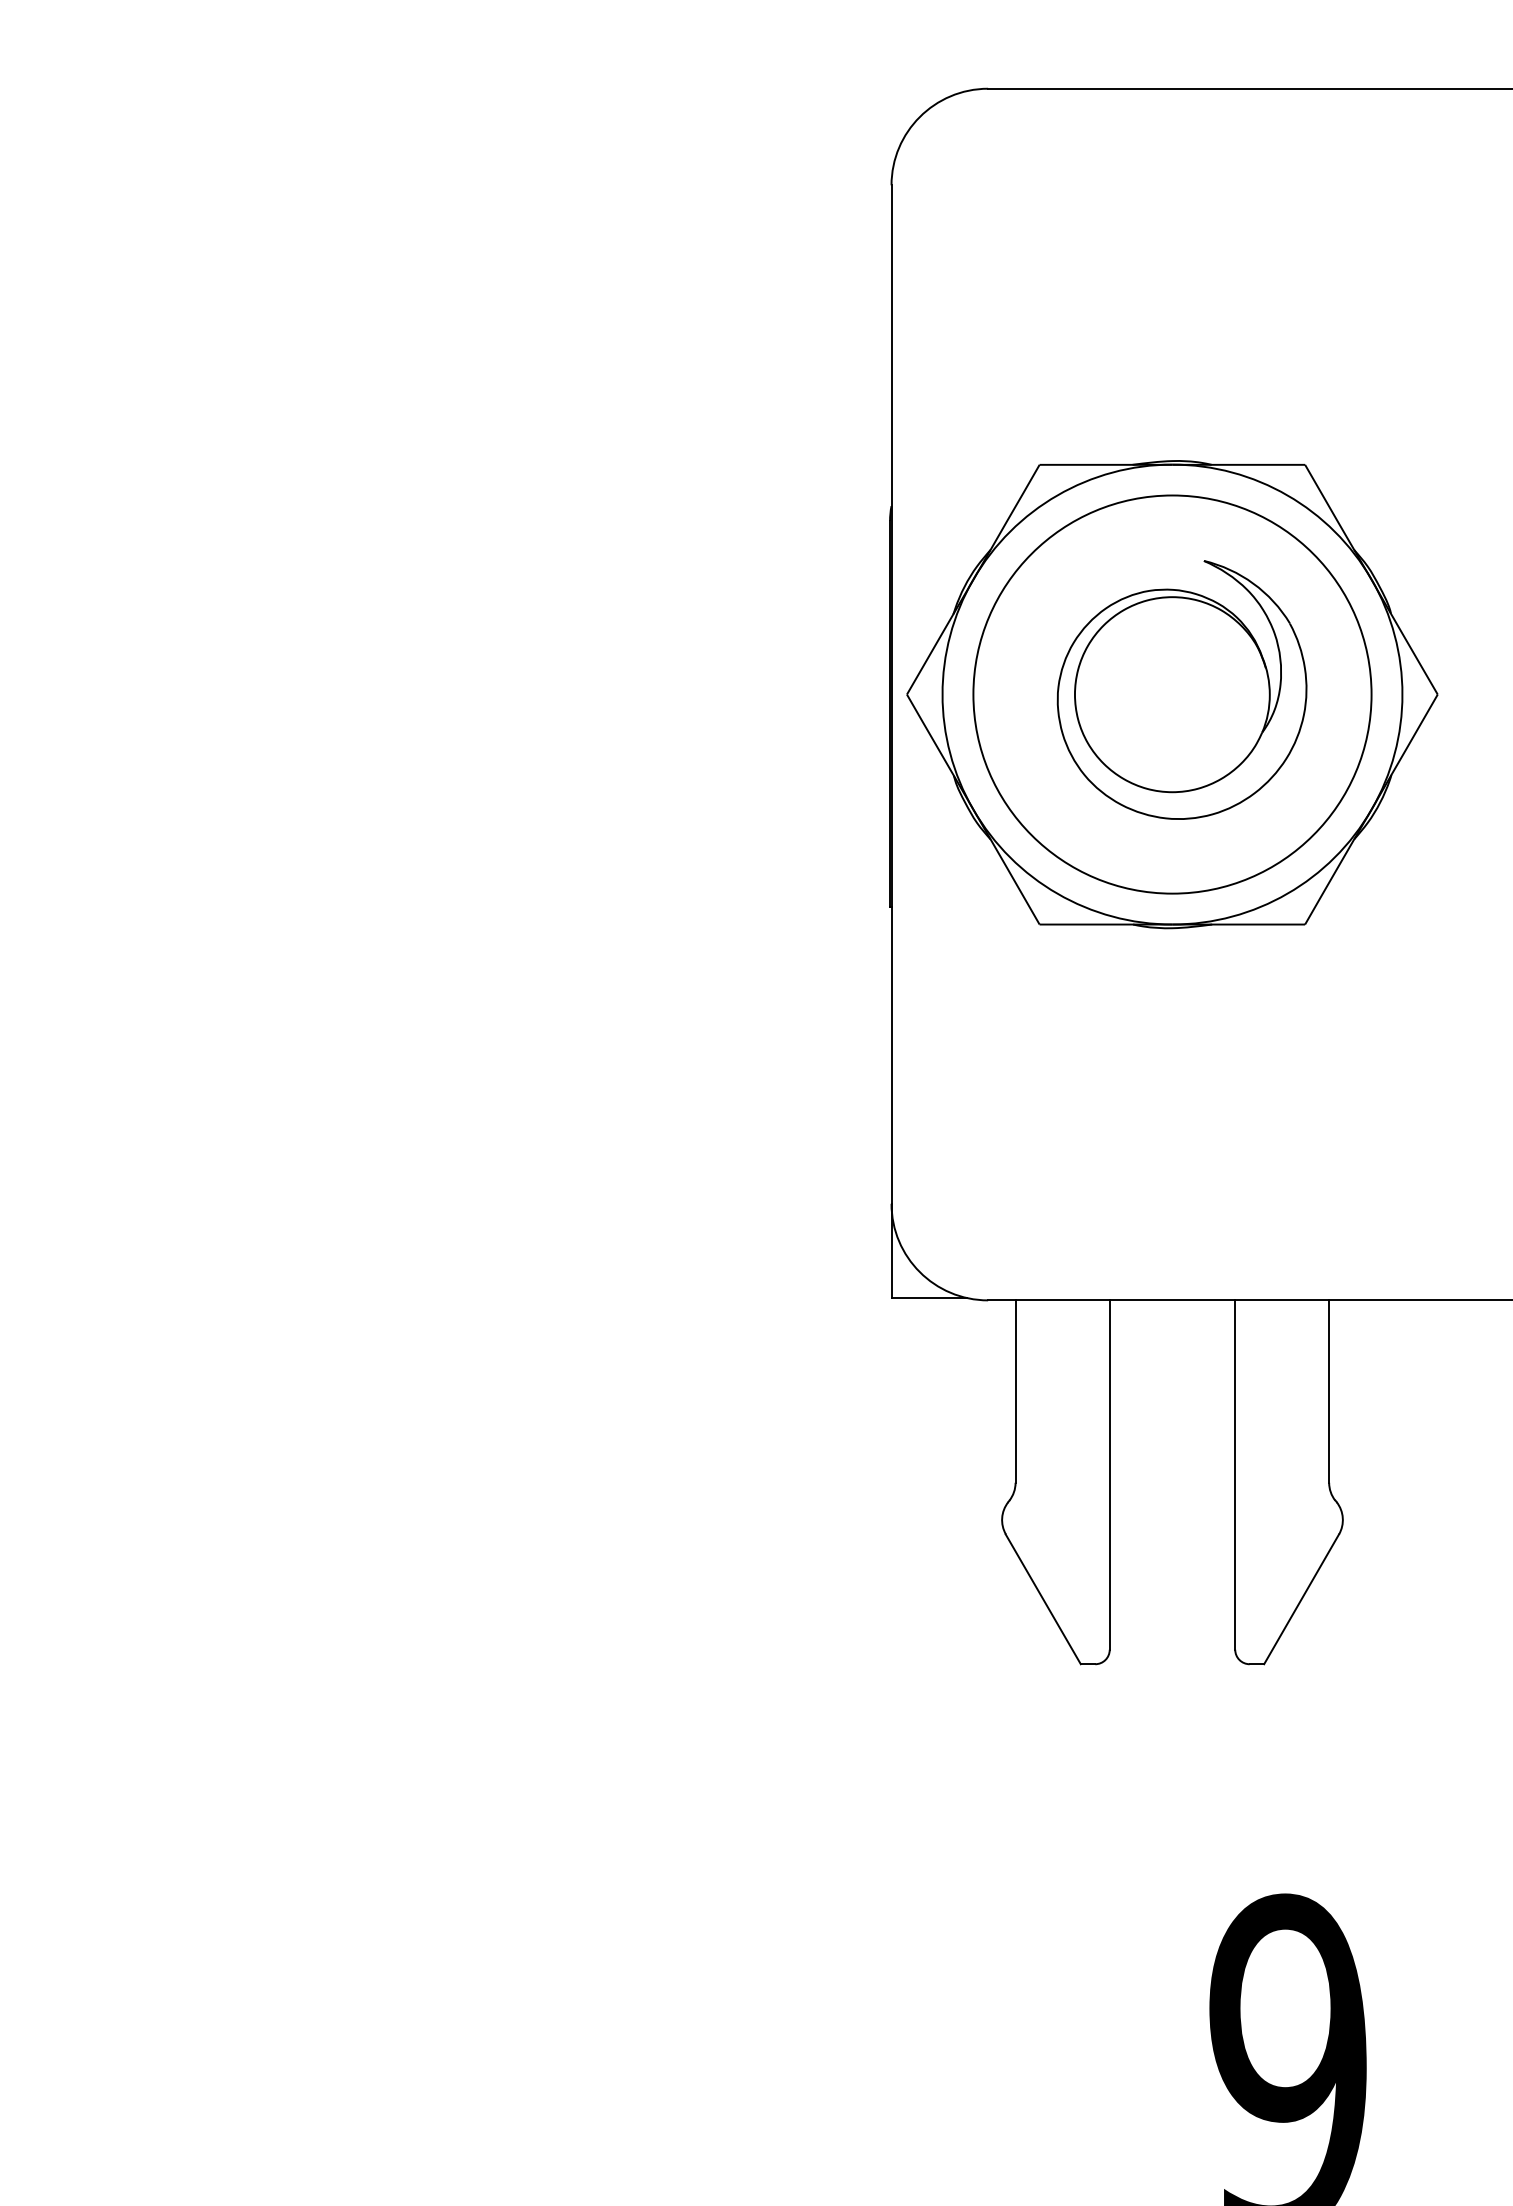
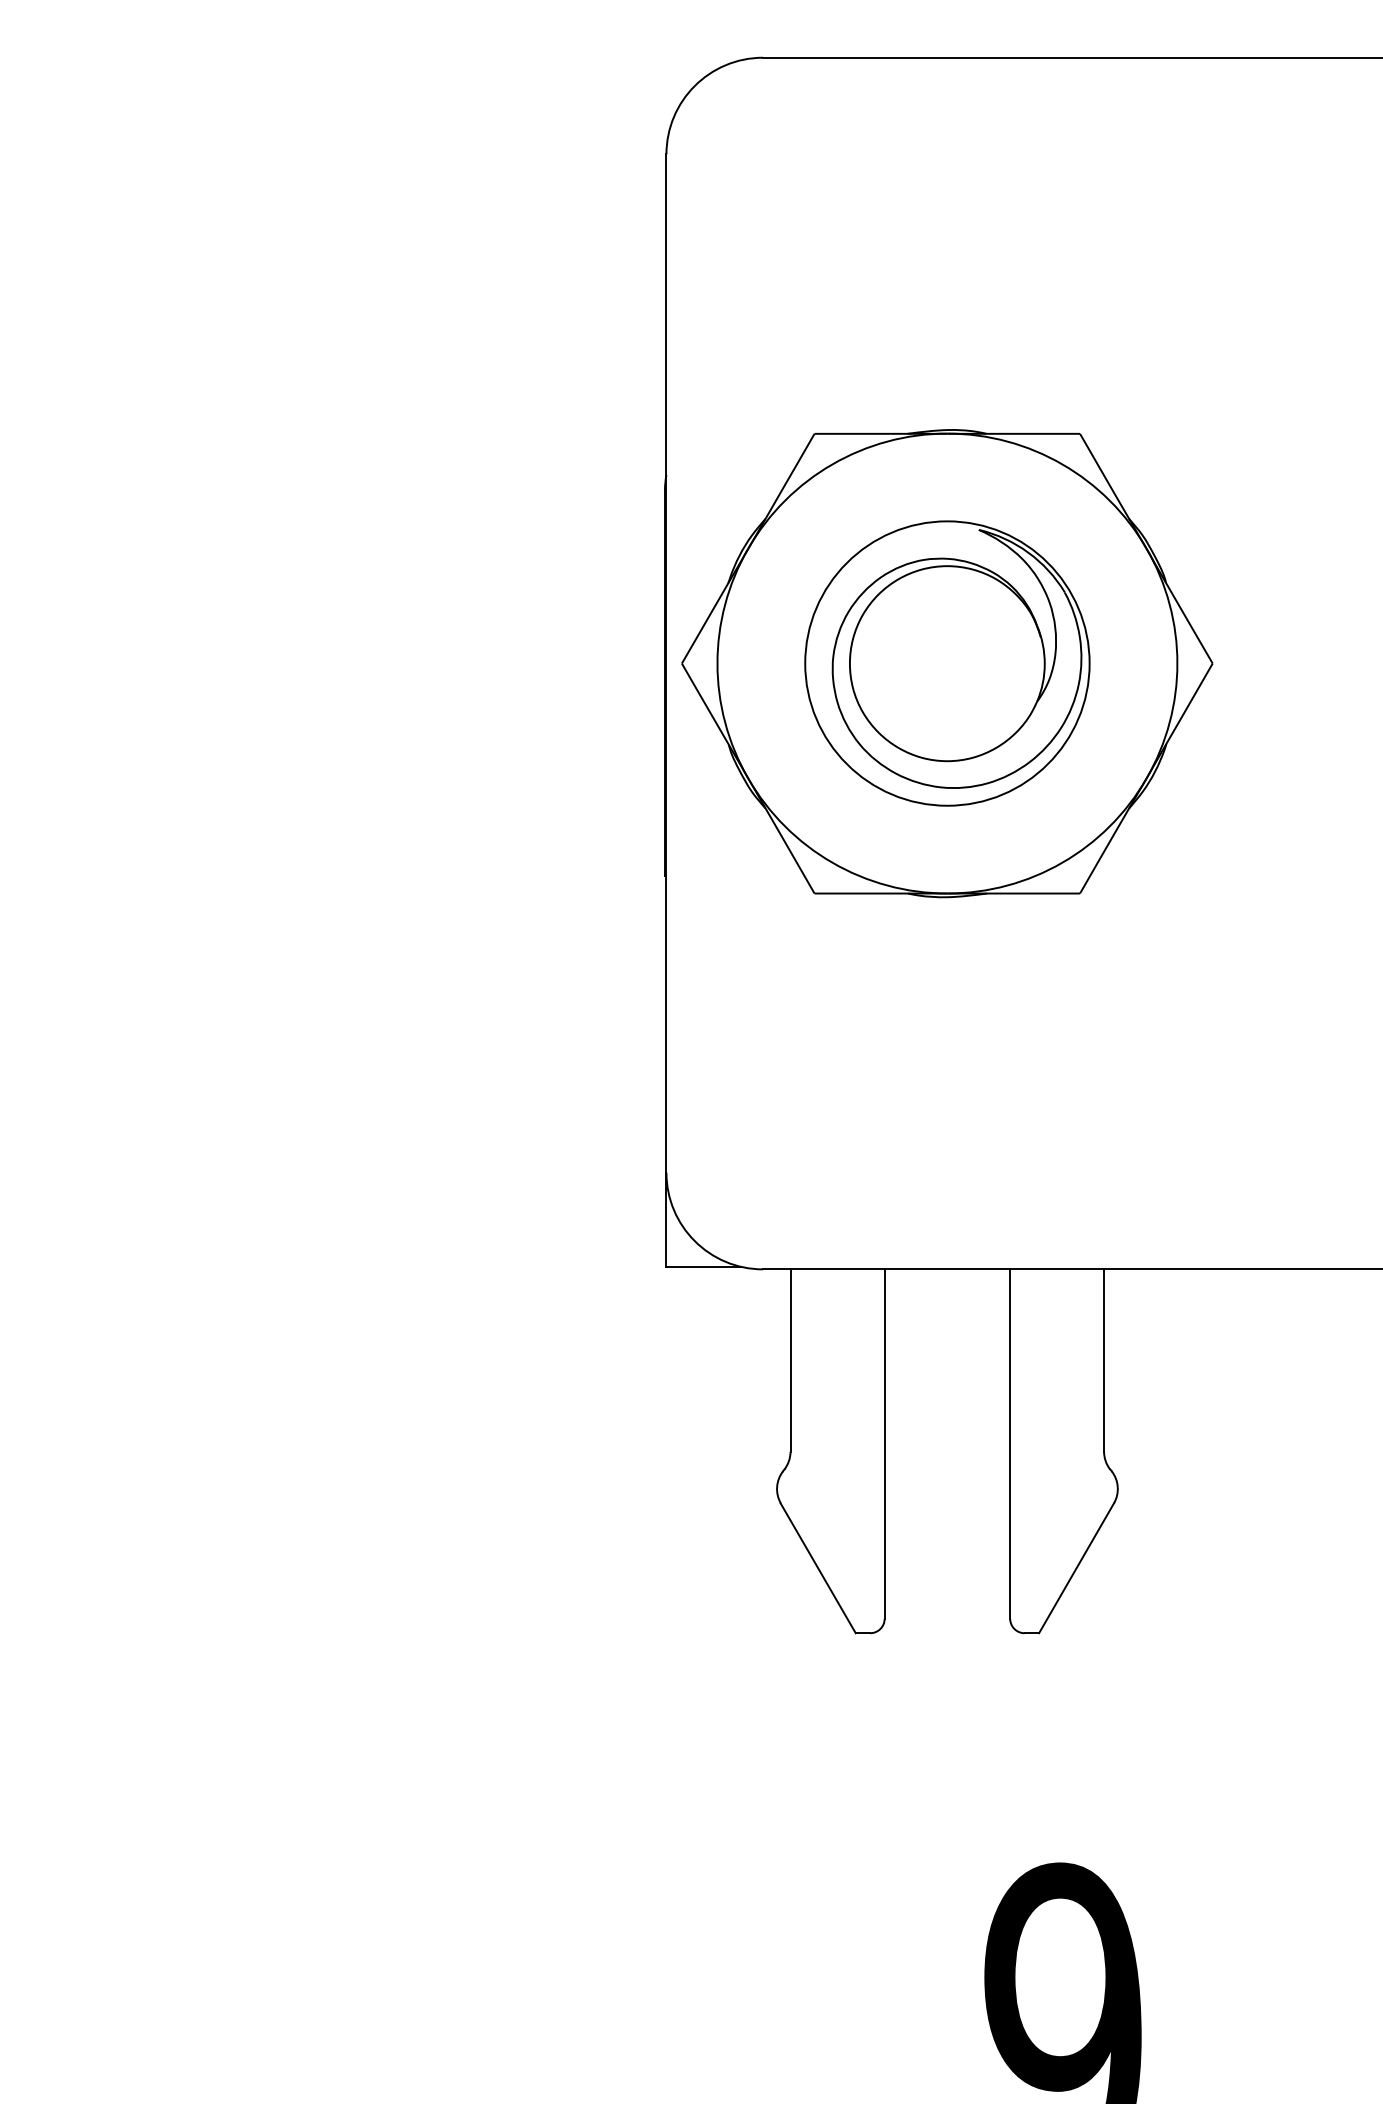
circle: (1172, 694) -> (947, 663), size x0.71

